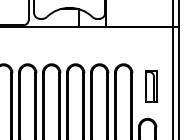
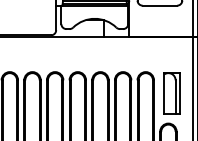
part: (150, 86) -> (171, 93), size x1.43

